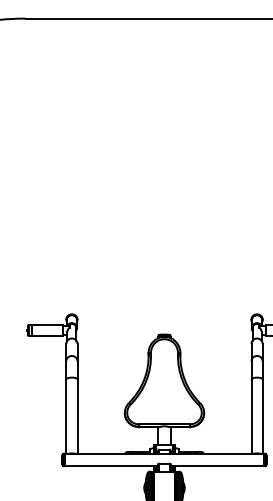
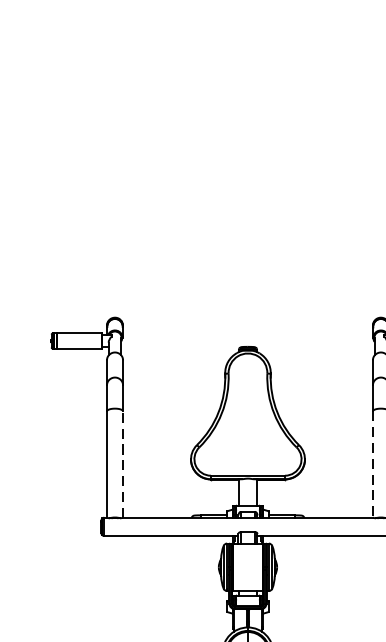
line: (77, 416) -> (123, 464), solid -> dashed
line: (251, 417) -> (372, 465), solid -> dashed

